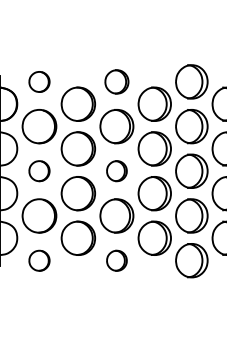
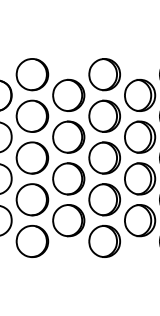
part: (39, 81) -> (32, 74), size x1.67
part: (116, 81) -> (104, 74), size x1.43
part: (39, 170) -> (32, 157), size x1.67
part: (116, 170) -> (104, 157), size x1.67
part: (39, 260) -> (32, 241), size x1.67
part: (116, 260) -> (104, 241), size x1.67

